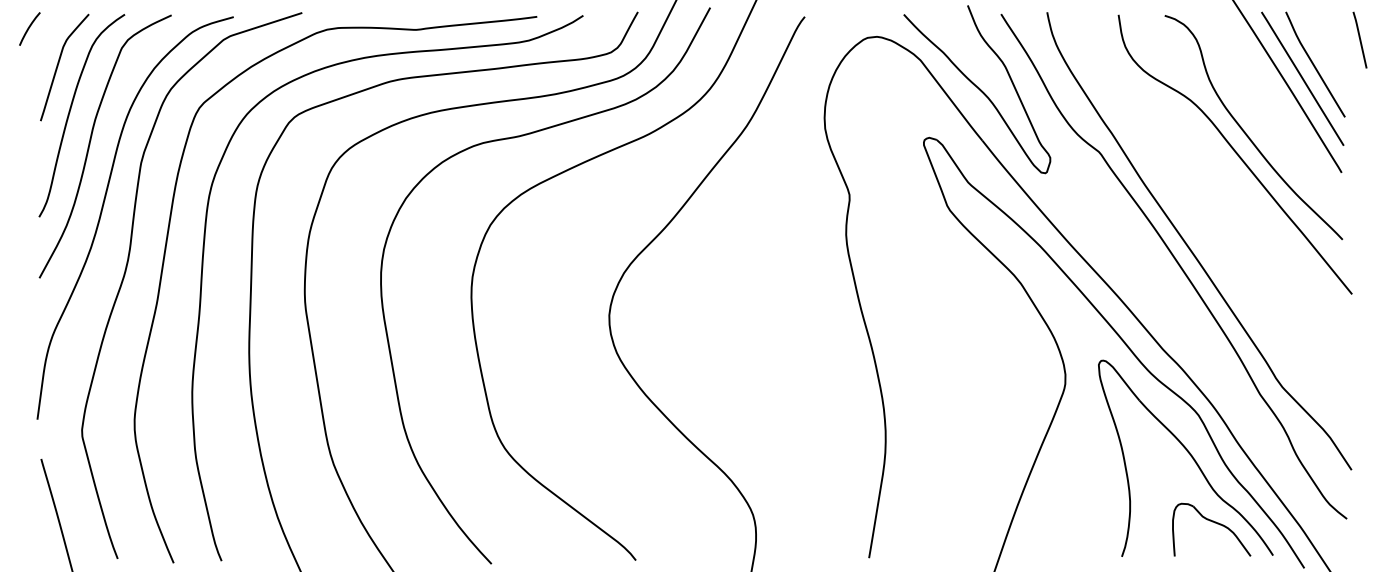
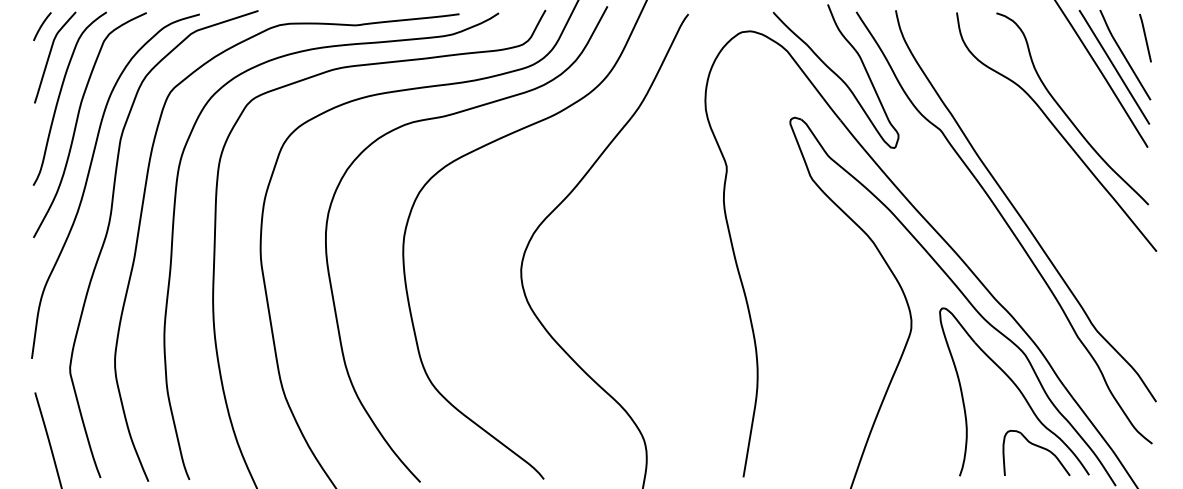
curve: (29, 28) -> (42, 26), moved
line: (1360, 39) -> (1145, 37), moved

